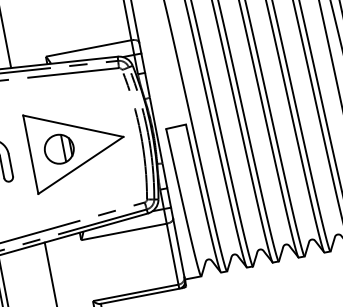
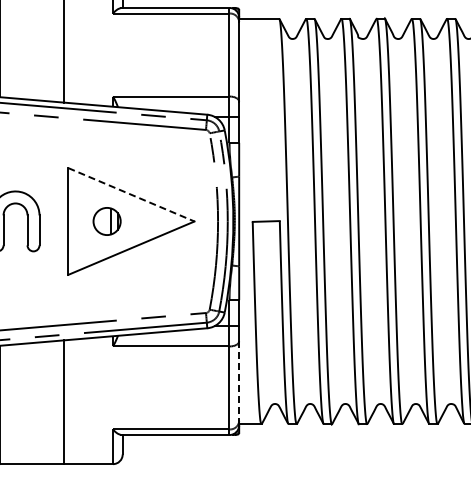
line: (73, 126) -> (131, 194), solid -> dashed
part: (58, 149) -> (106, 221), size x0.7
line: (179, 248) -> (239, 381), solid -> dashed

